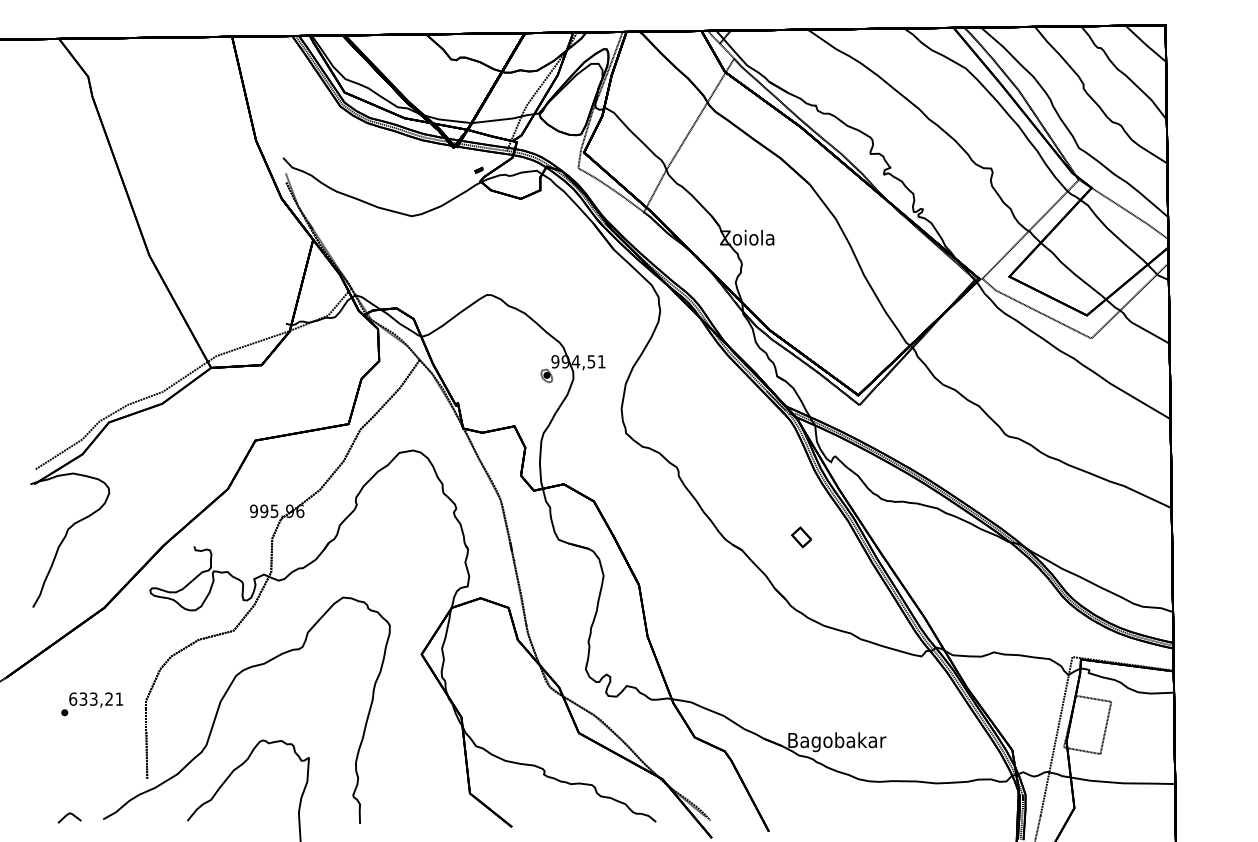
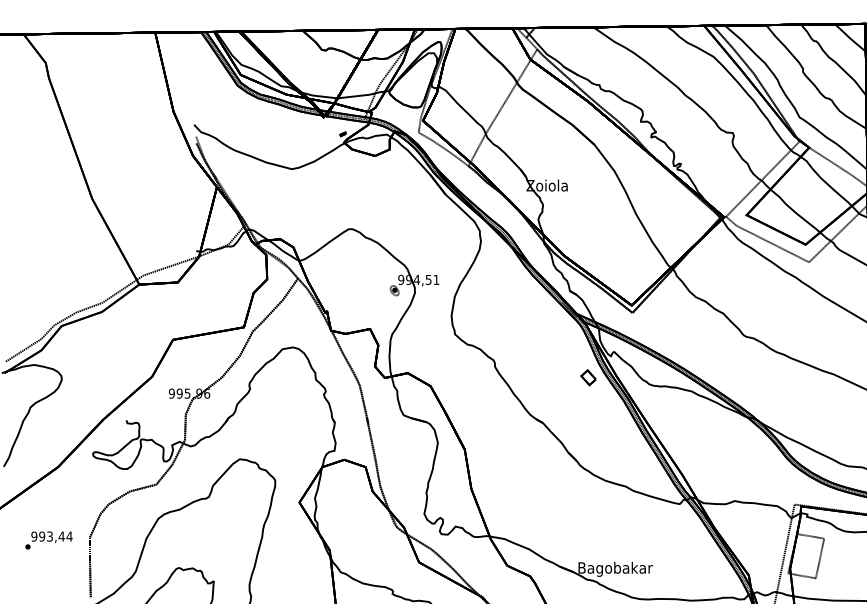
part: (801, 537) -> (588, 377), moved
text: (96, 698) -> (52, 536), 633,21 -> 993,44

